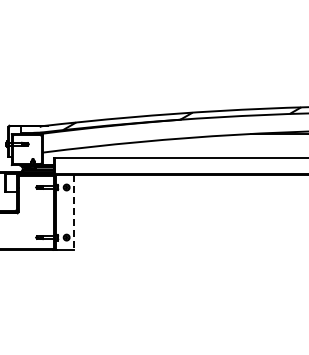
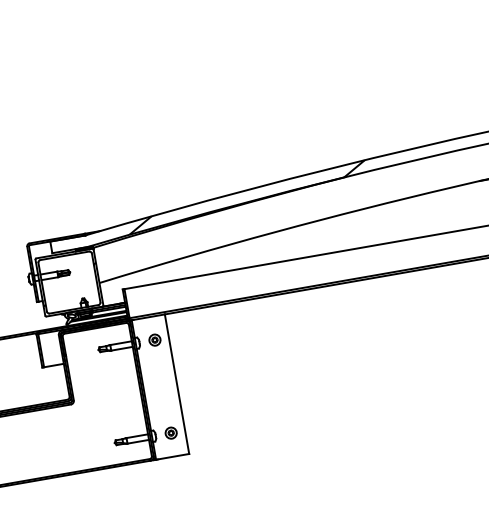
line: (74, 212) -> (177, 383), dashed -> solid

